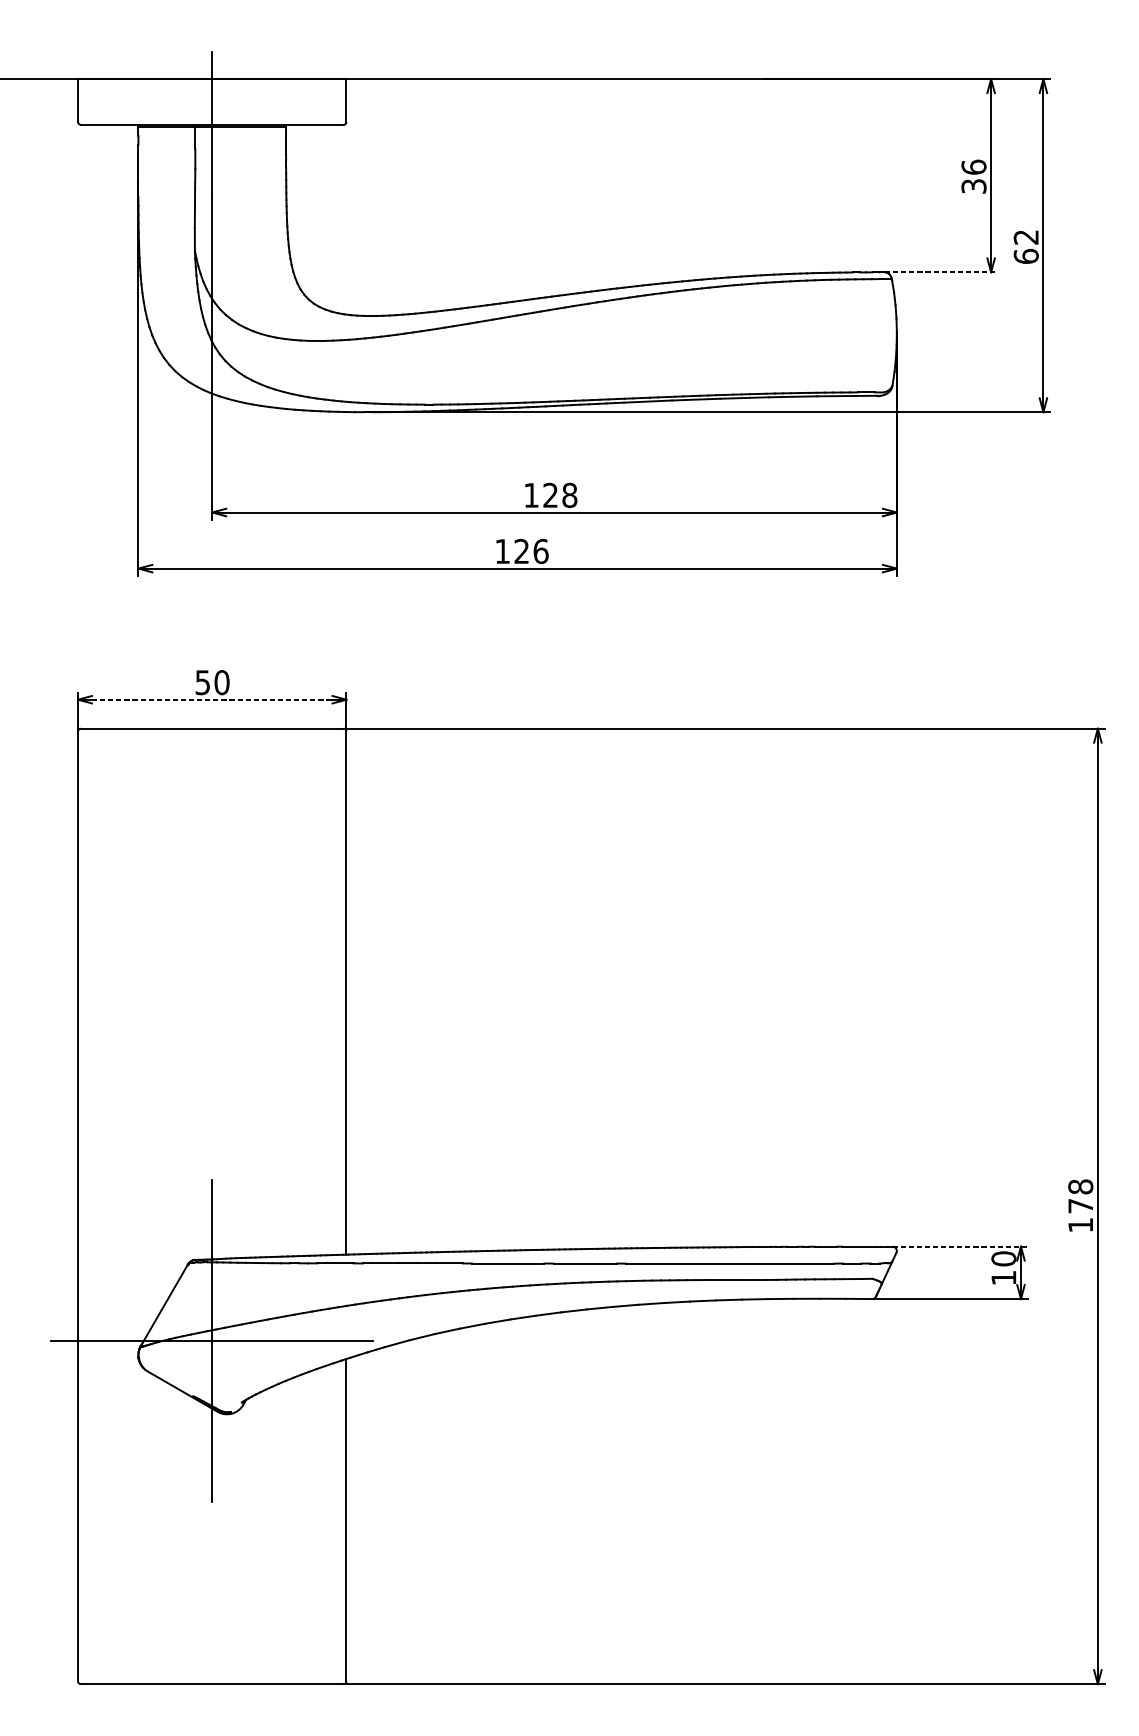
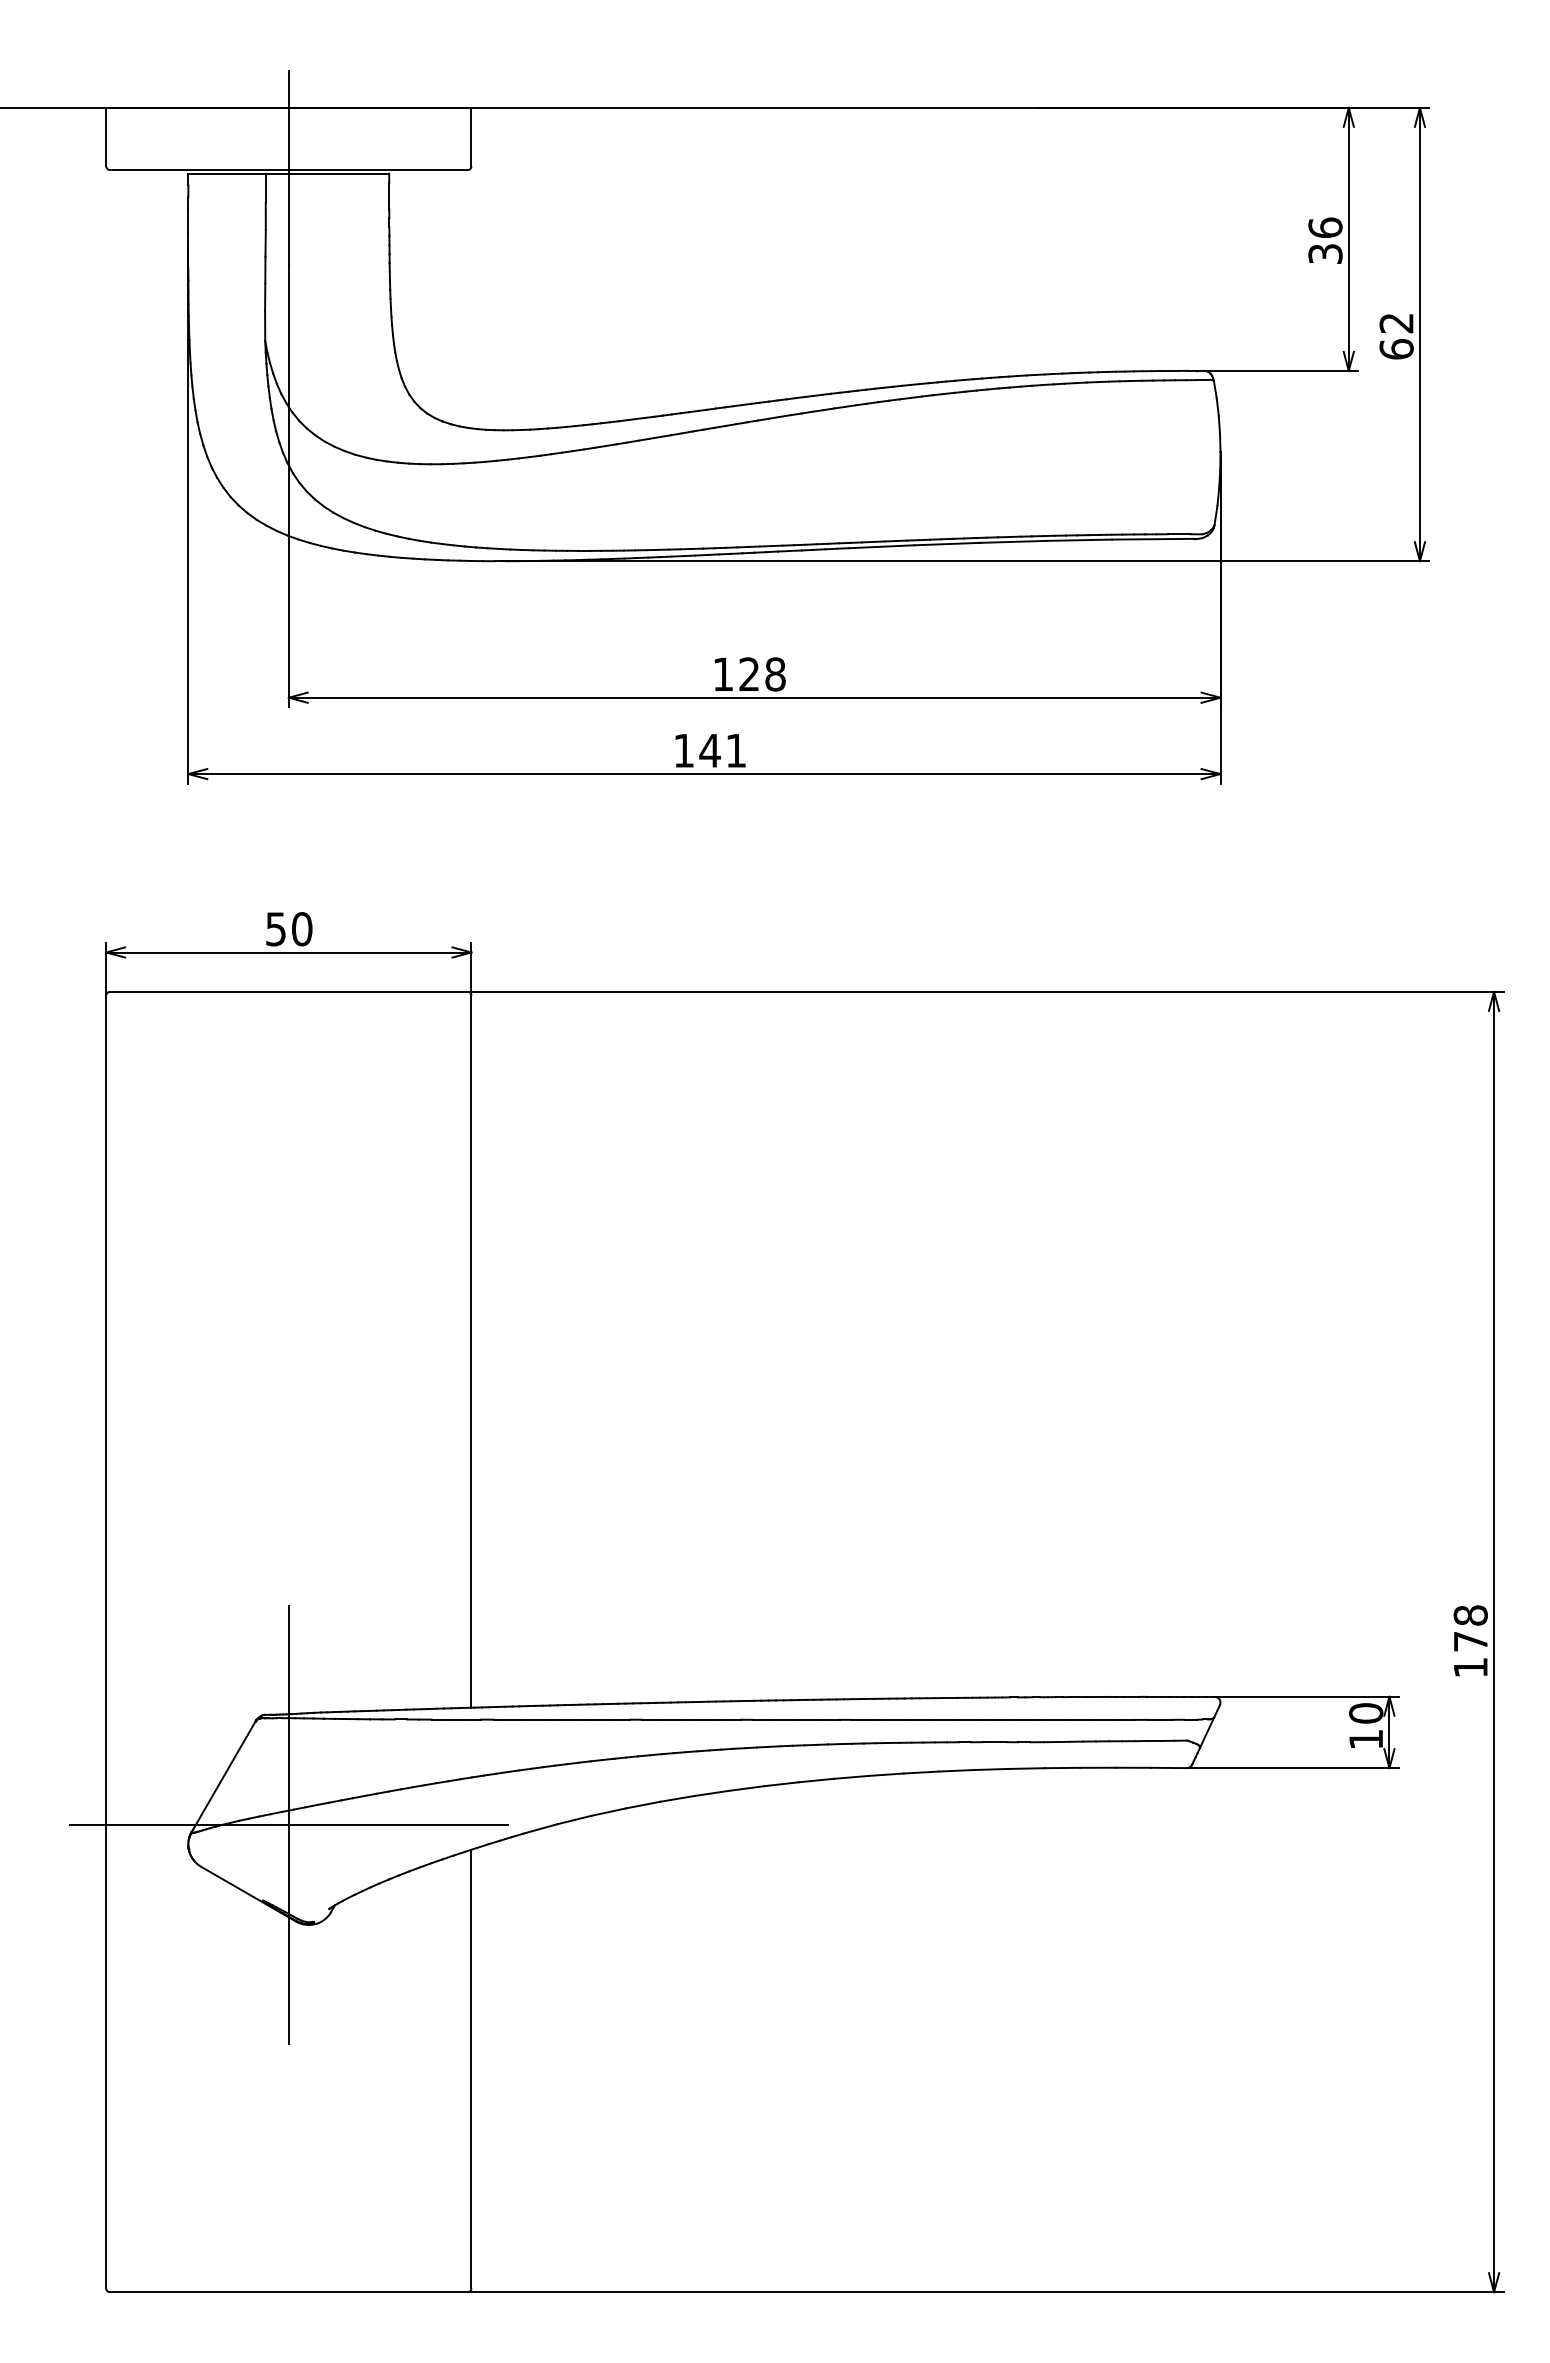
line: (941, 272) -> (1281, 370), dashed -> solid
text: (530, 551) -> (722, 750), 126 -> 141
line: (212, 699) -> (288, 952), dashed -> solid
line: (960, 1246) -> (1307, 1696), dashed -> solid

